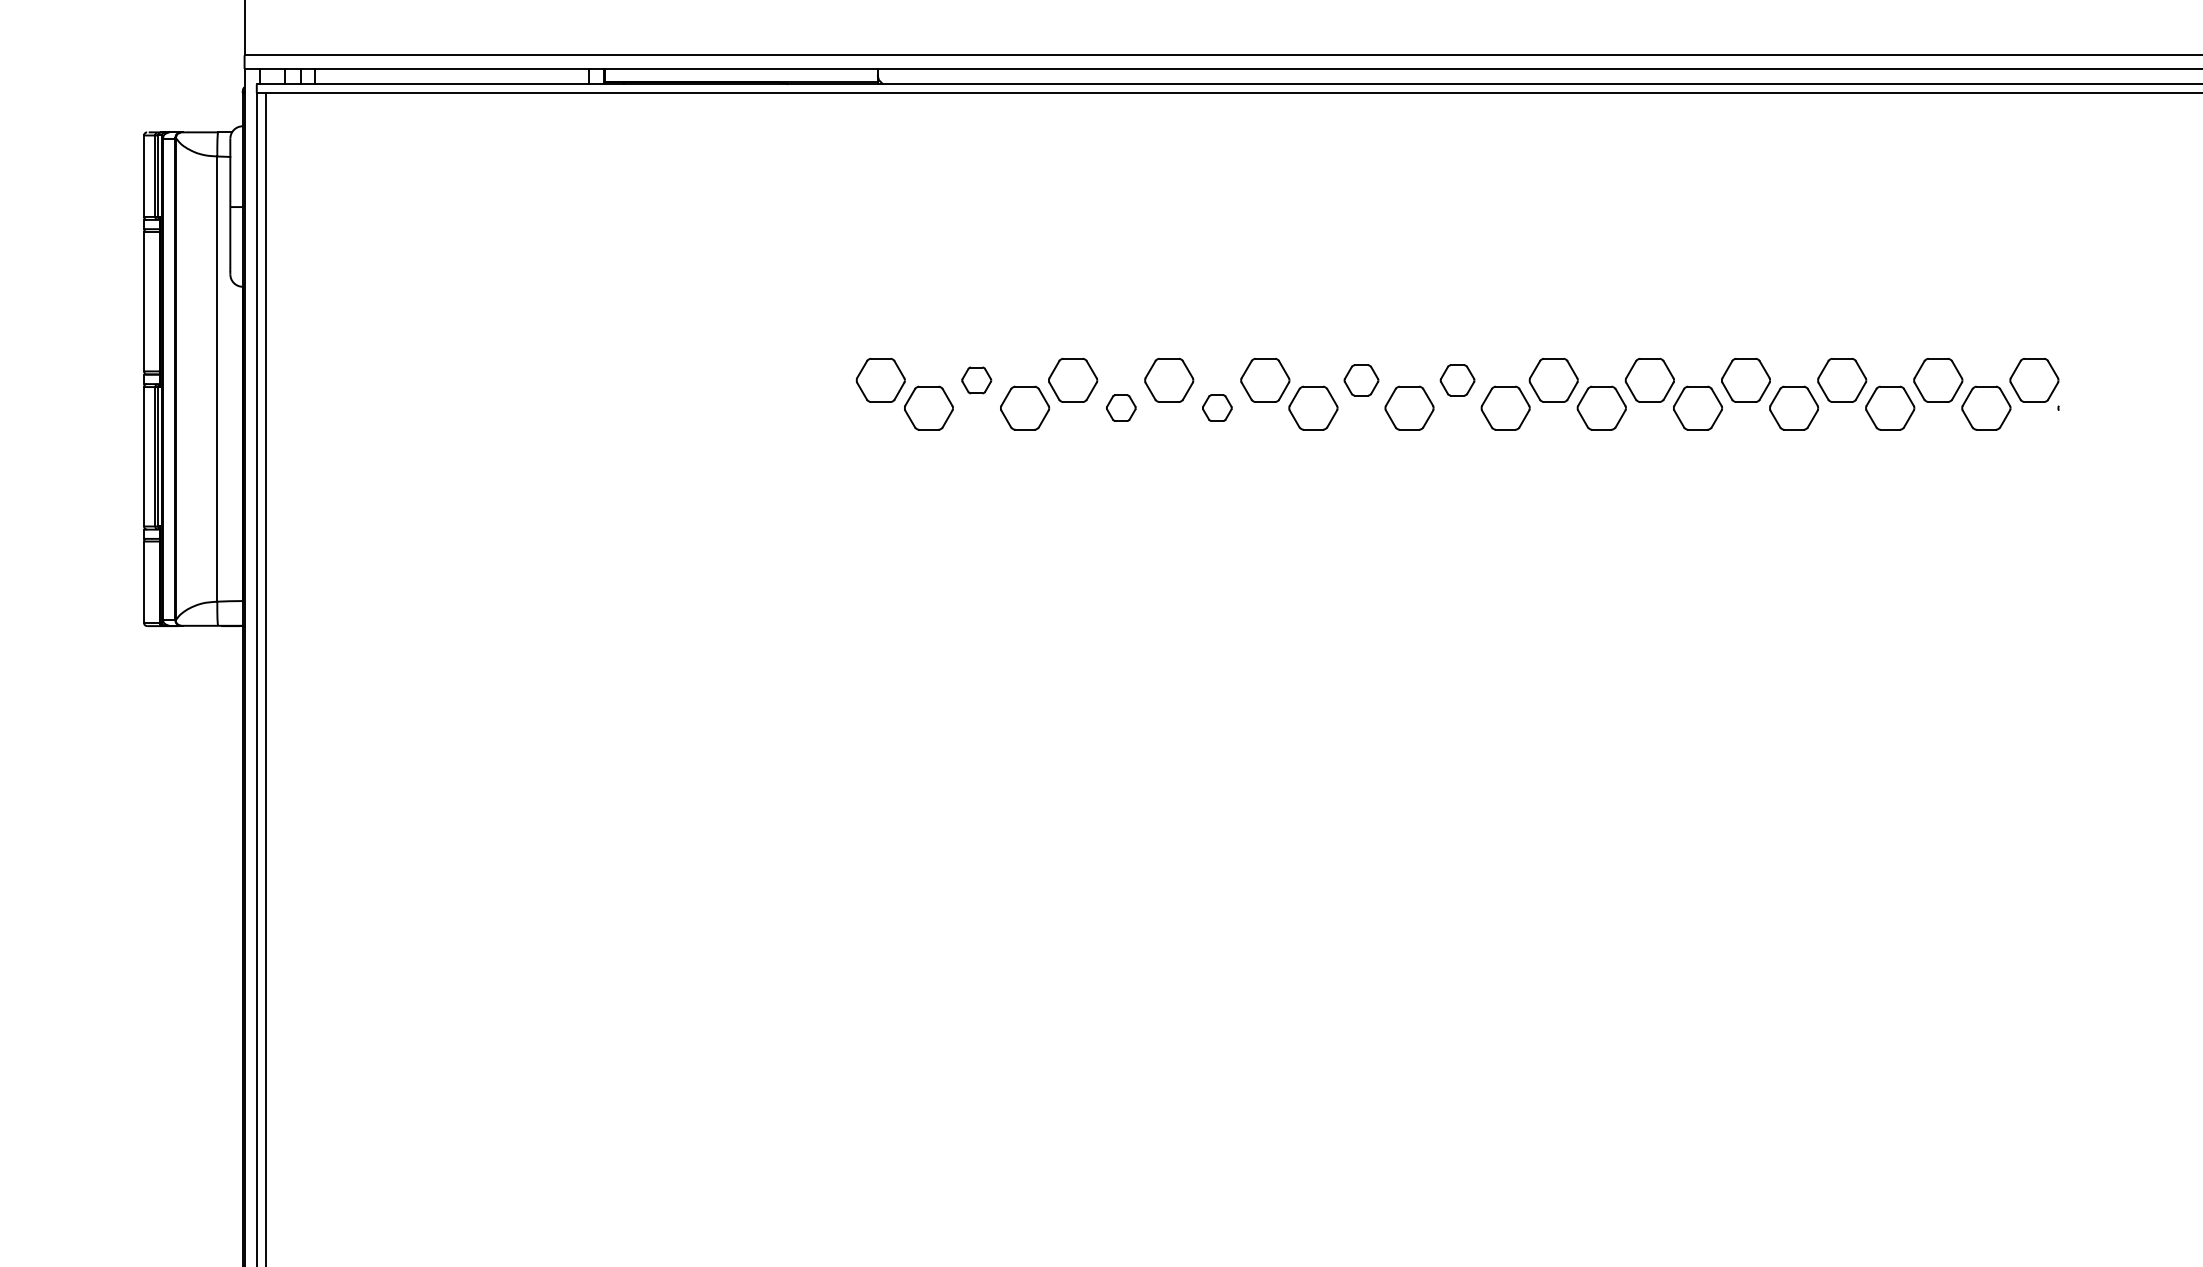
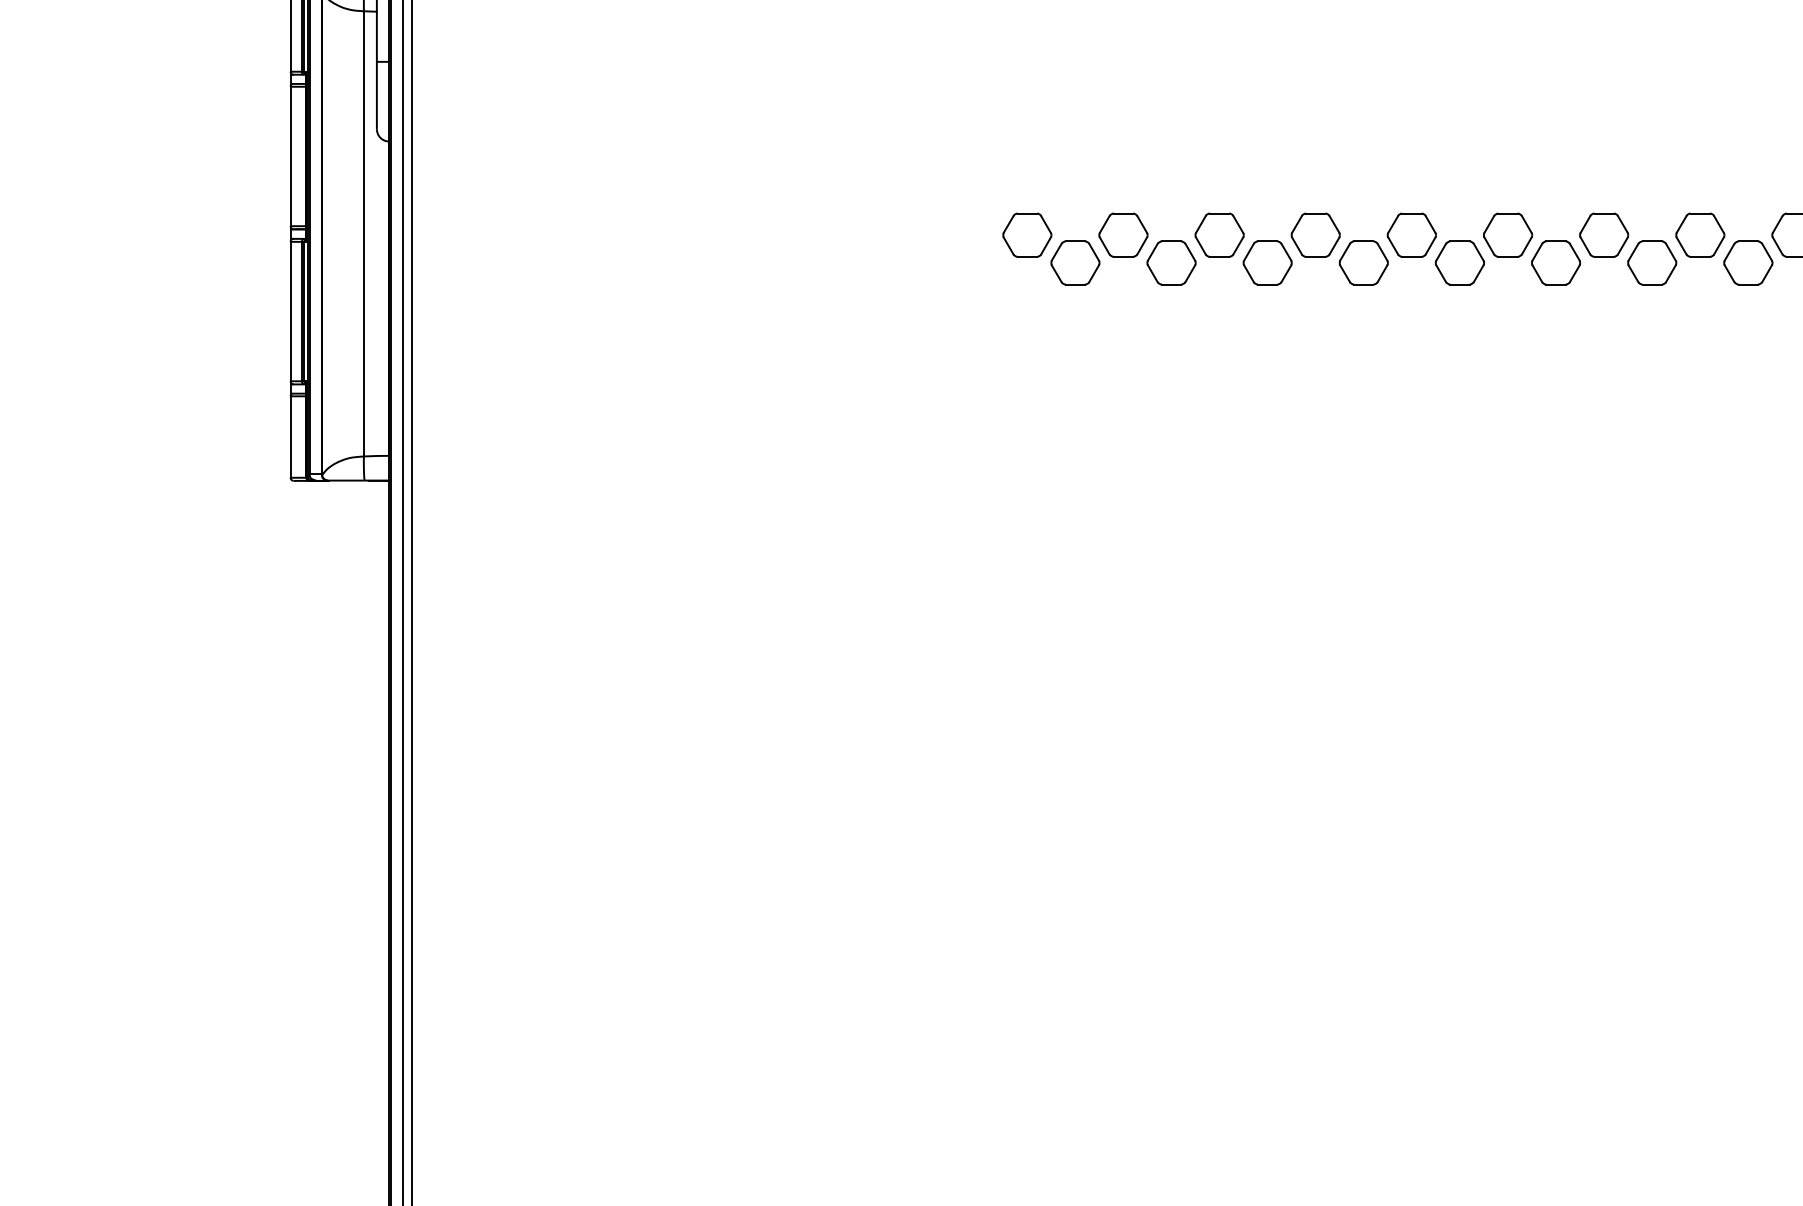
part: (976, 380) -> (1123, 235), size x1.67
part: (1361, 380) -> (1508, 235), size x1.43
part: (1457, 380) -> (1604, 235), size x1.43
part: (1121, 407) -> (1268, 262), size x1.67
part: (1217, 407) -> (1364, 262), size x1.67

